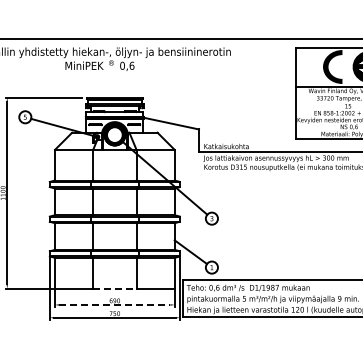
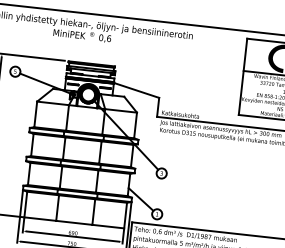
line: (114, 288) -> (73, 222), dashed -> solid
line: (115, 304) -> (73, 236), dashed -> solid

